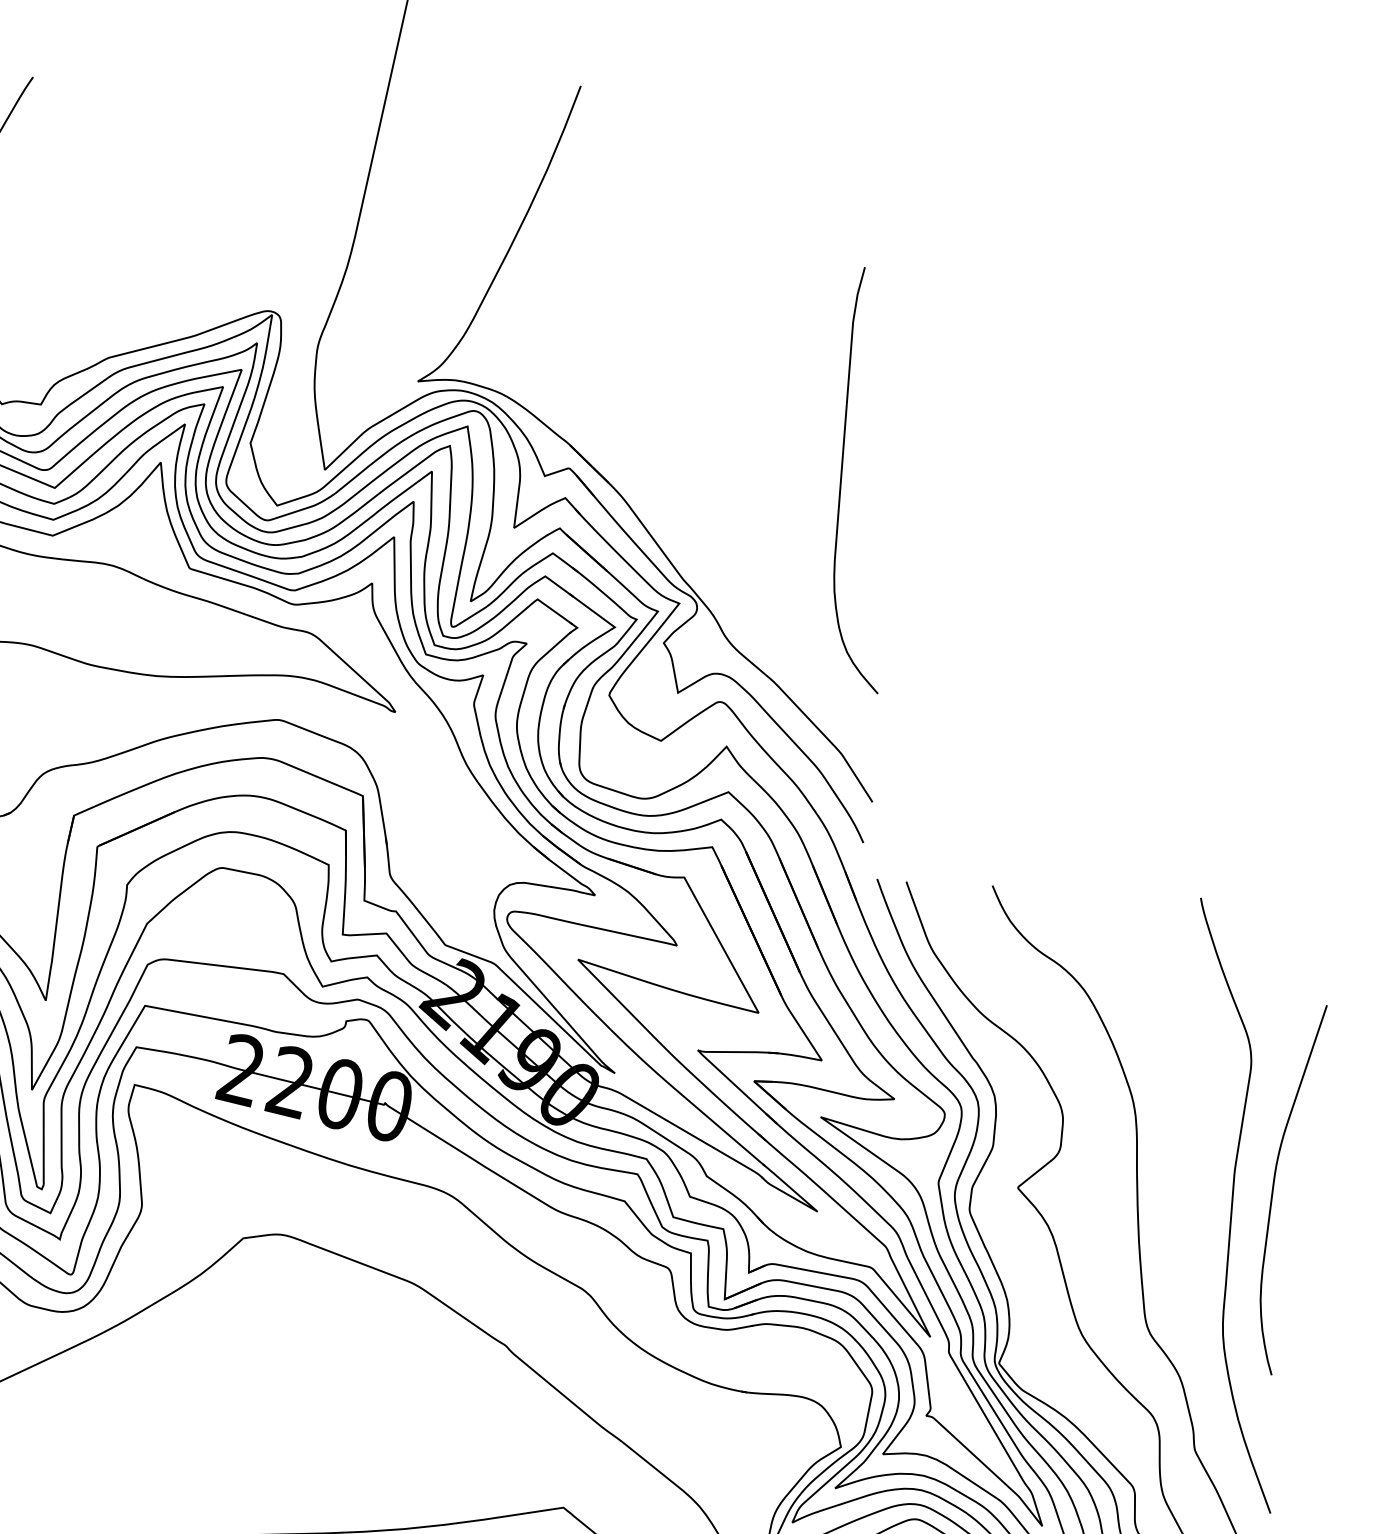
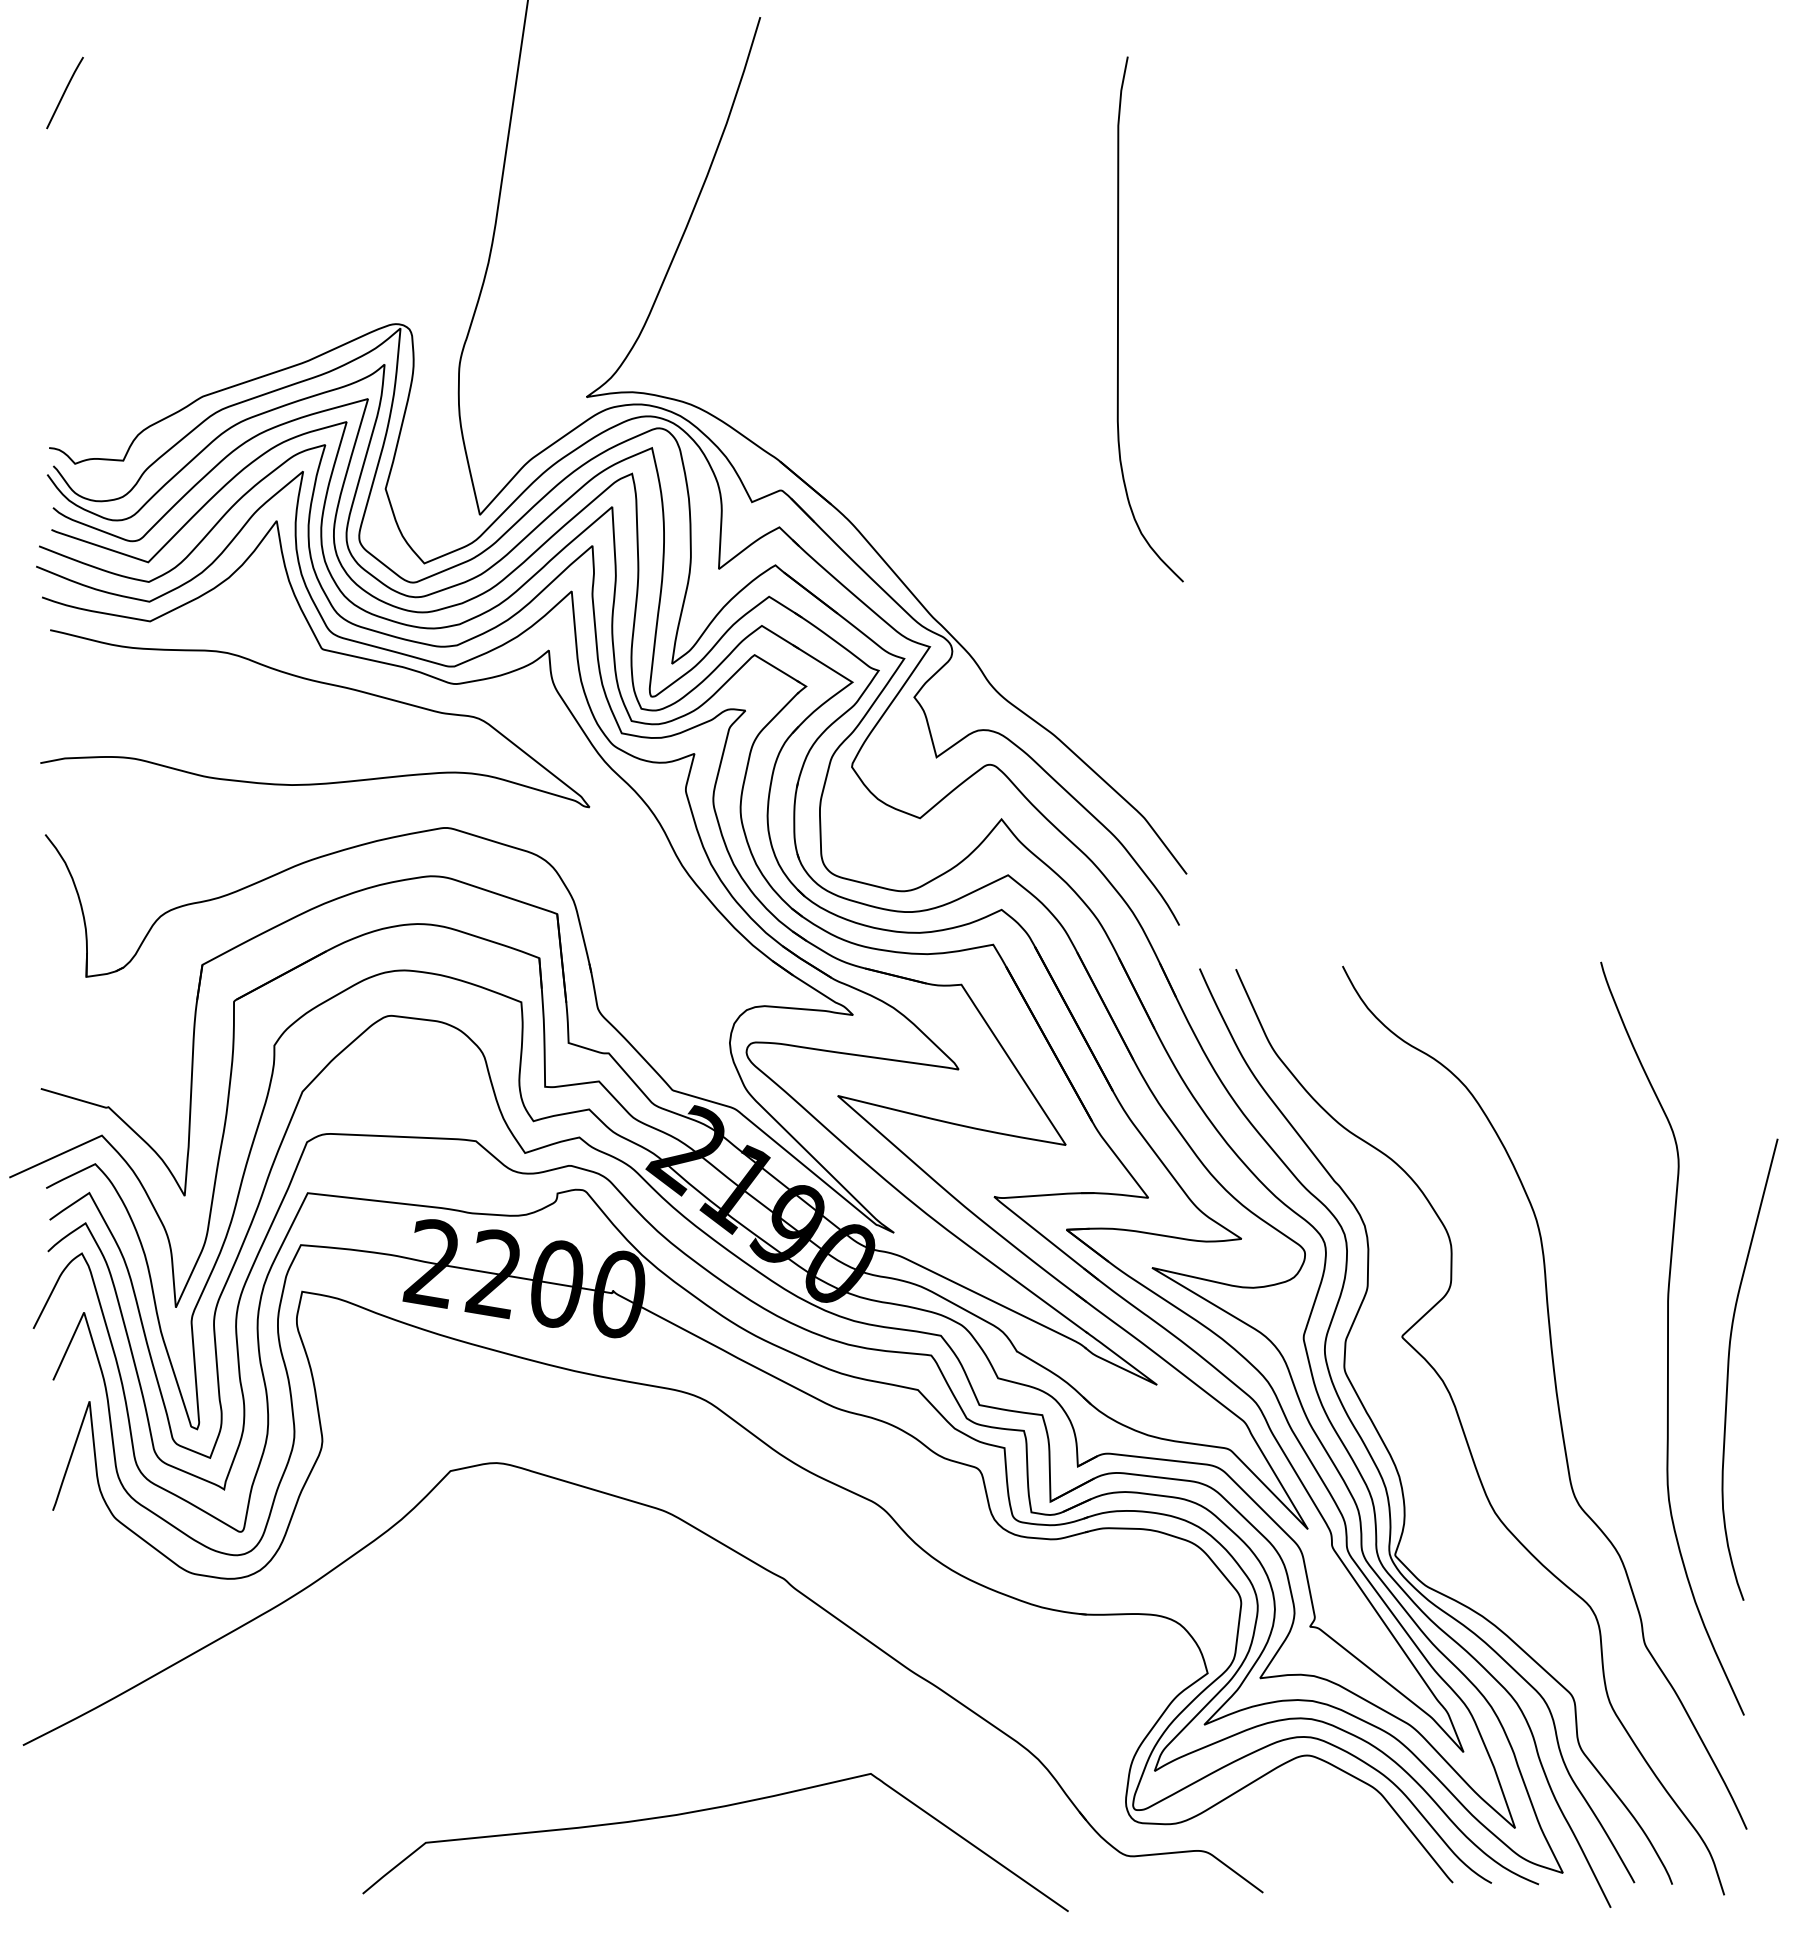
curve: (841, 478) -> (1118, 319), moved
curve: (1274, 1186) -> (1729, 1367), moved

